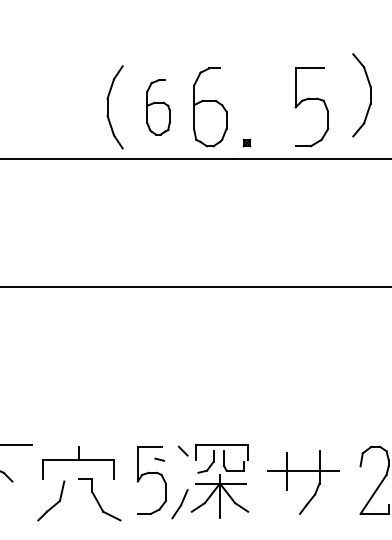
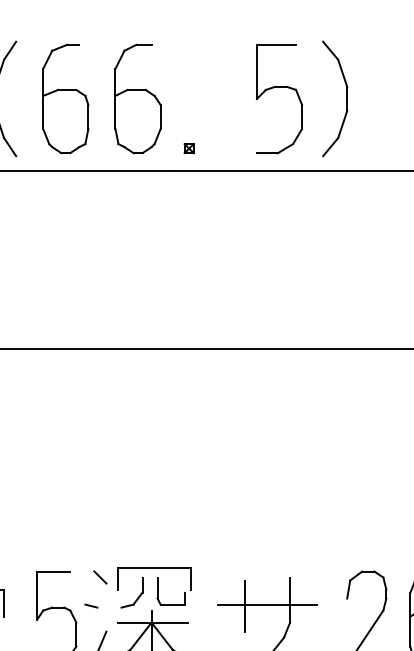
part: (370, 95) -> (347, 99), moved
part: (158, 107) -> (65, 99), size x1.43
line: (159, 459) -> (91, 605), moved

